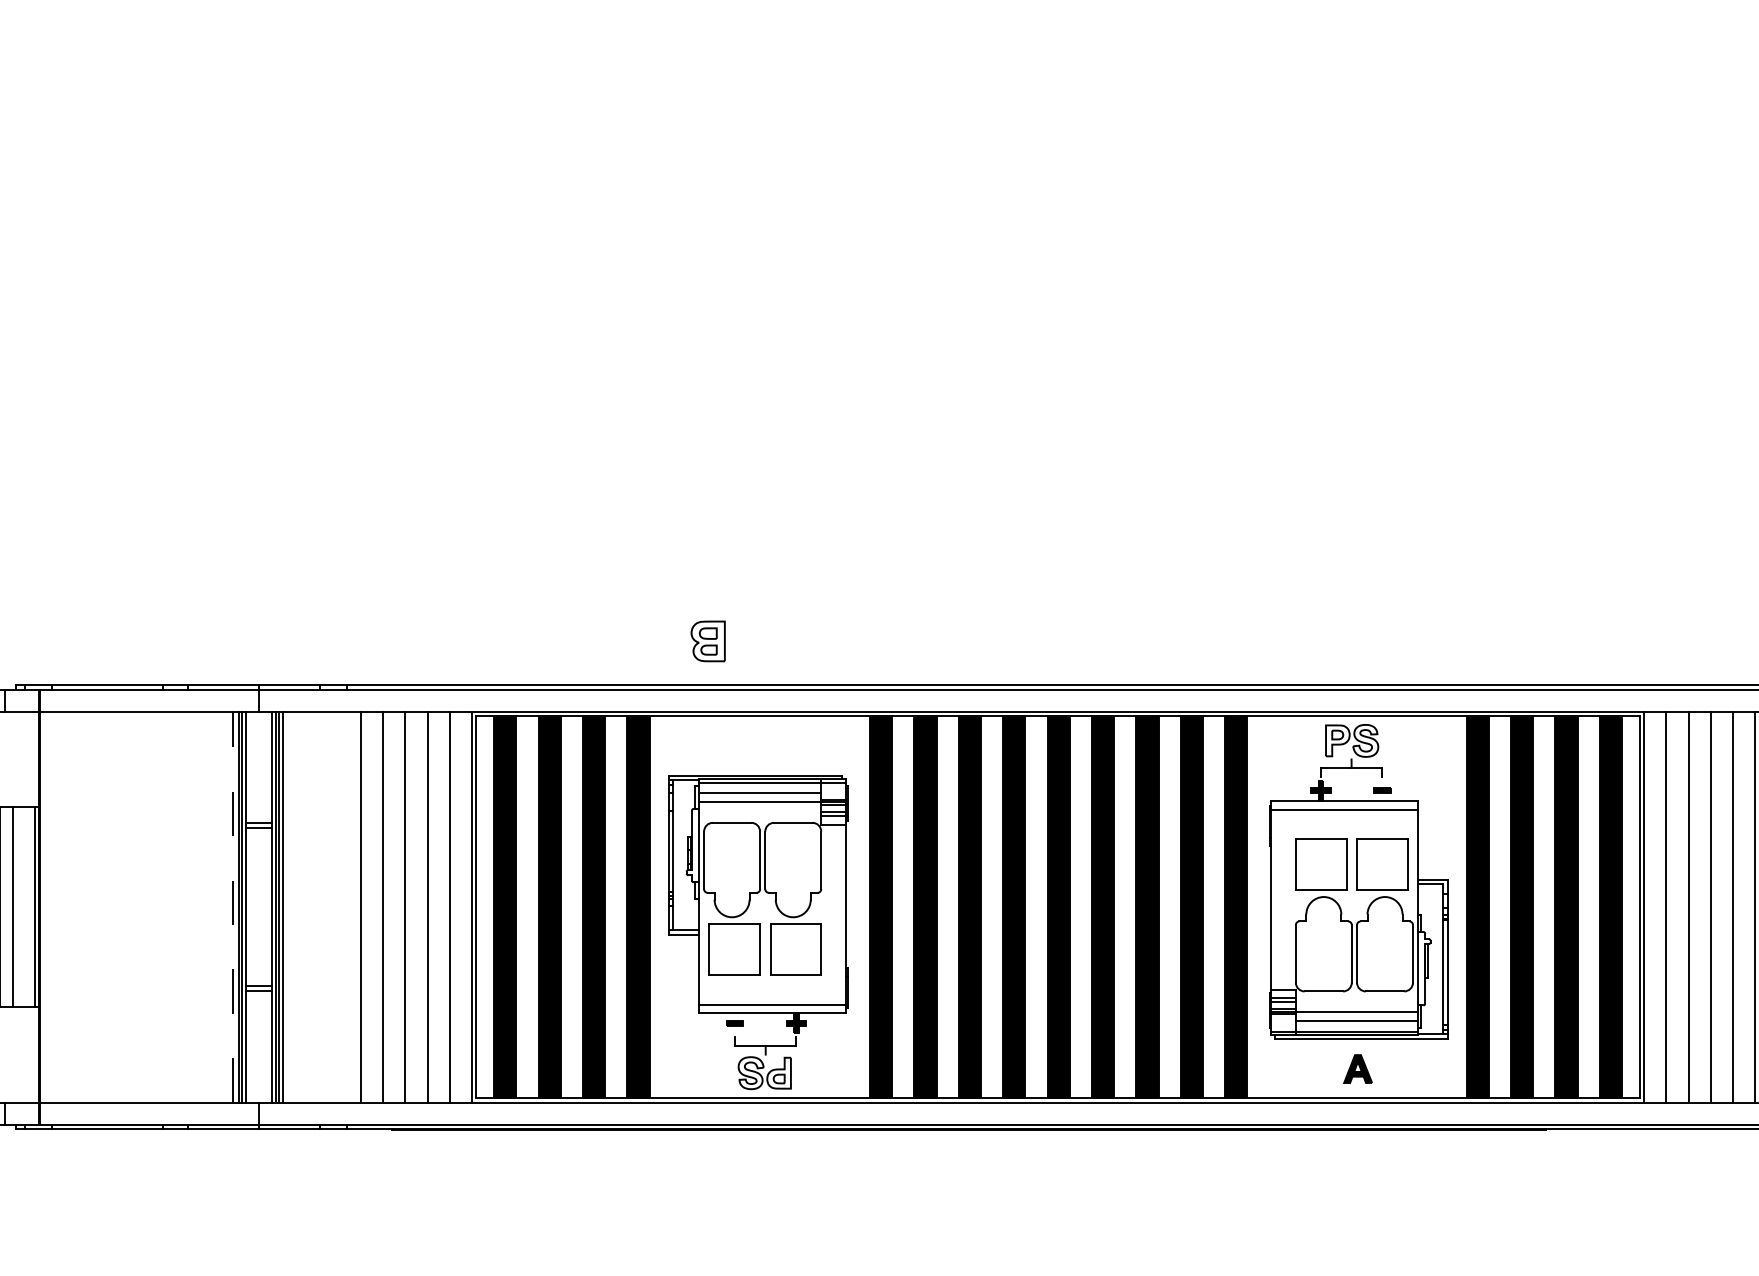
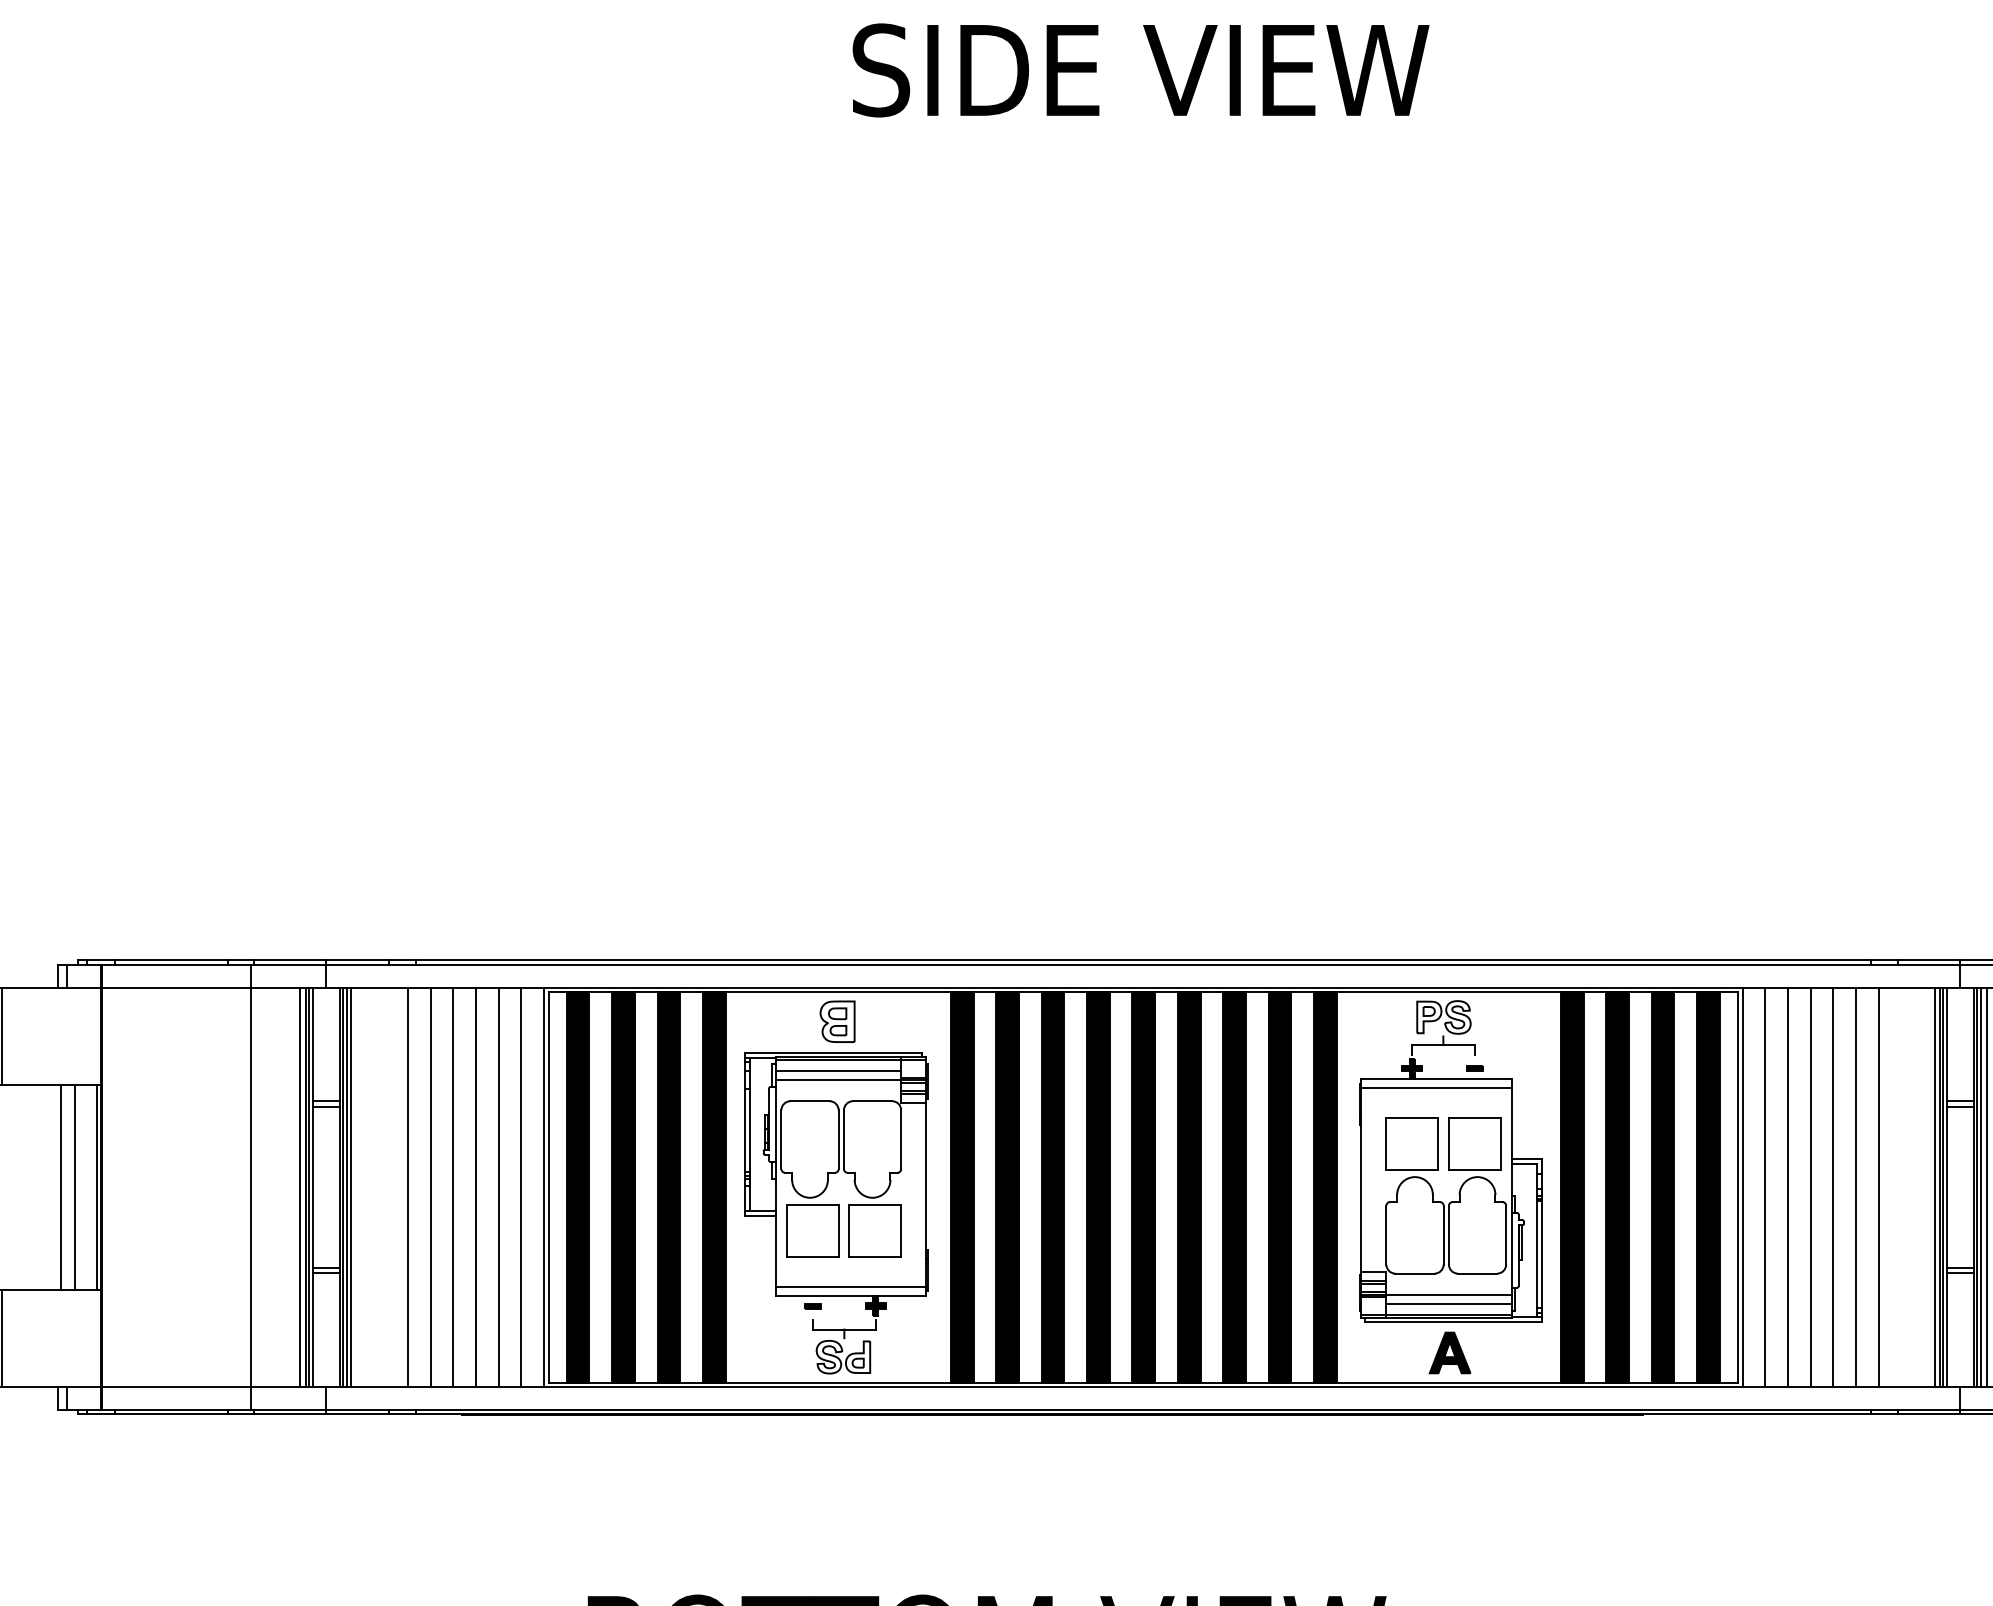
part: (708, 641) -> (837, 1021), moved
line: (185, 907) -> (251, 1187), added
line: (232, 907) -> (299, 1187), dashed -> solid
line: (338, 907) -> (407, 1187), added
part: (1357, 1068) -> (1449, 1352), size x1.43

